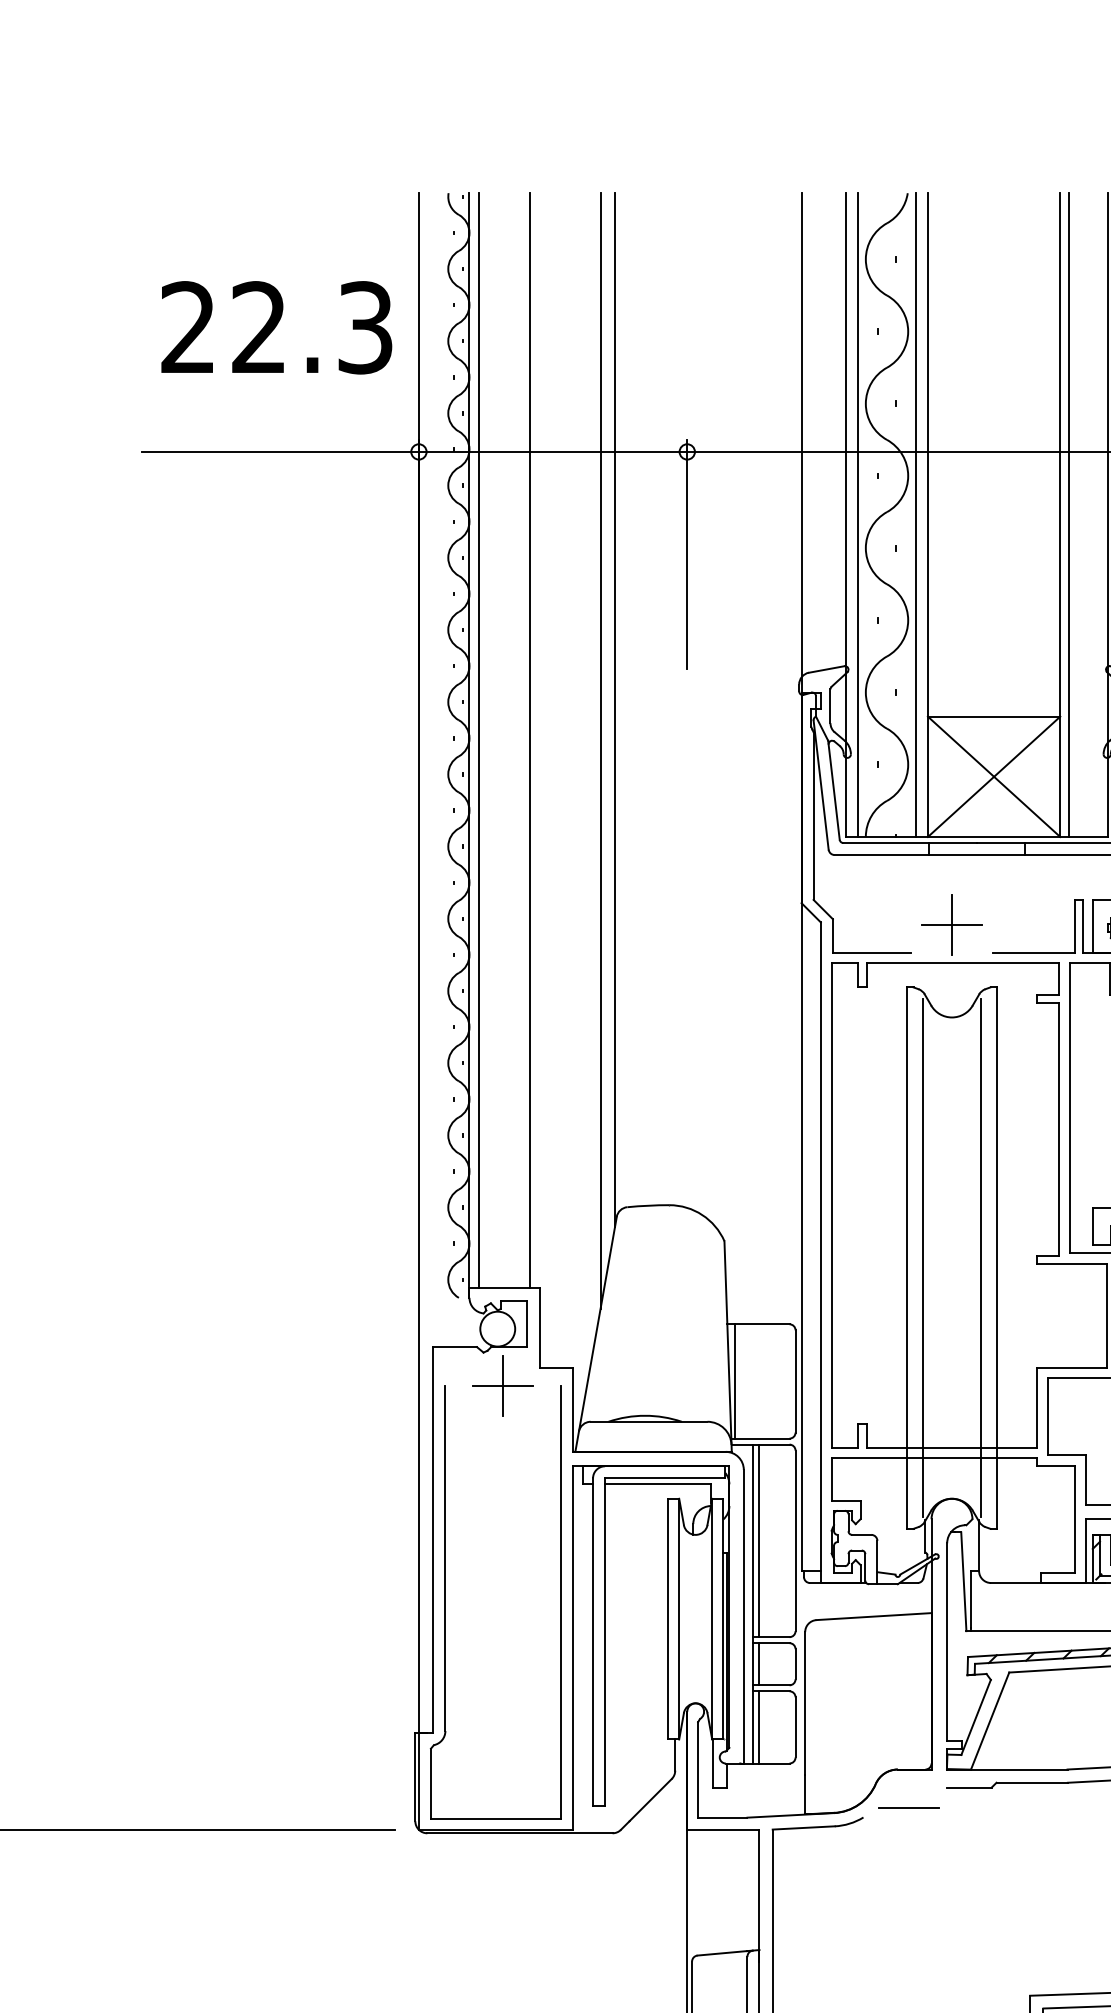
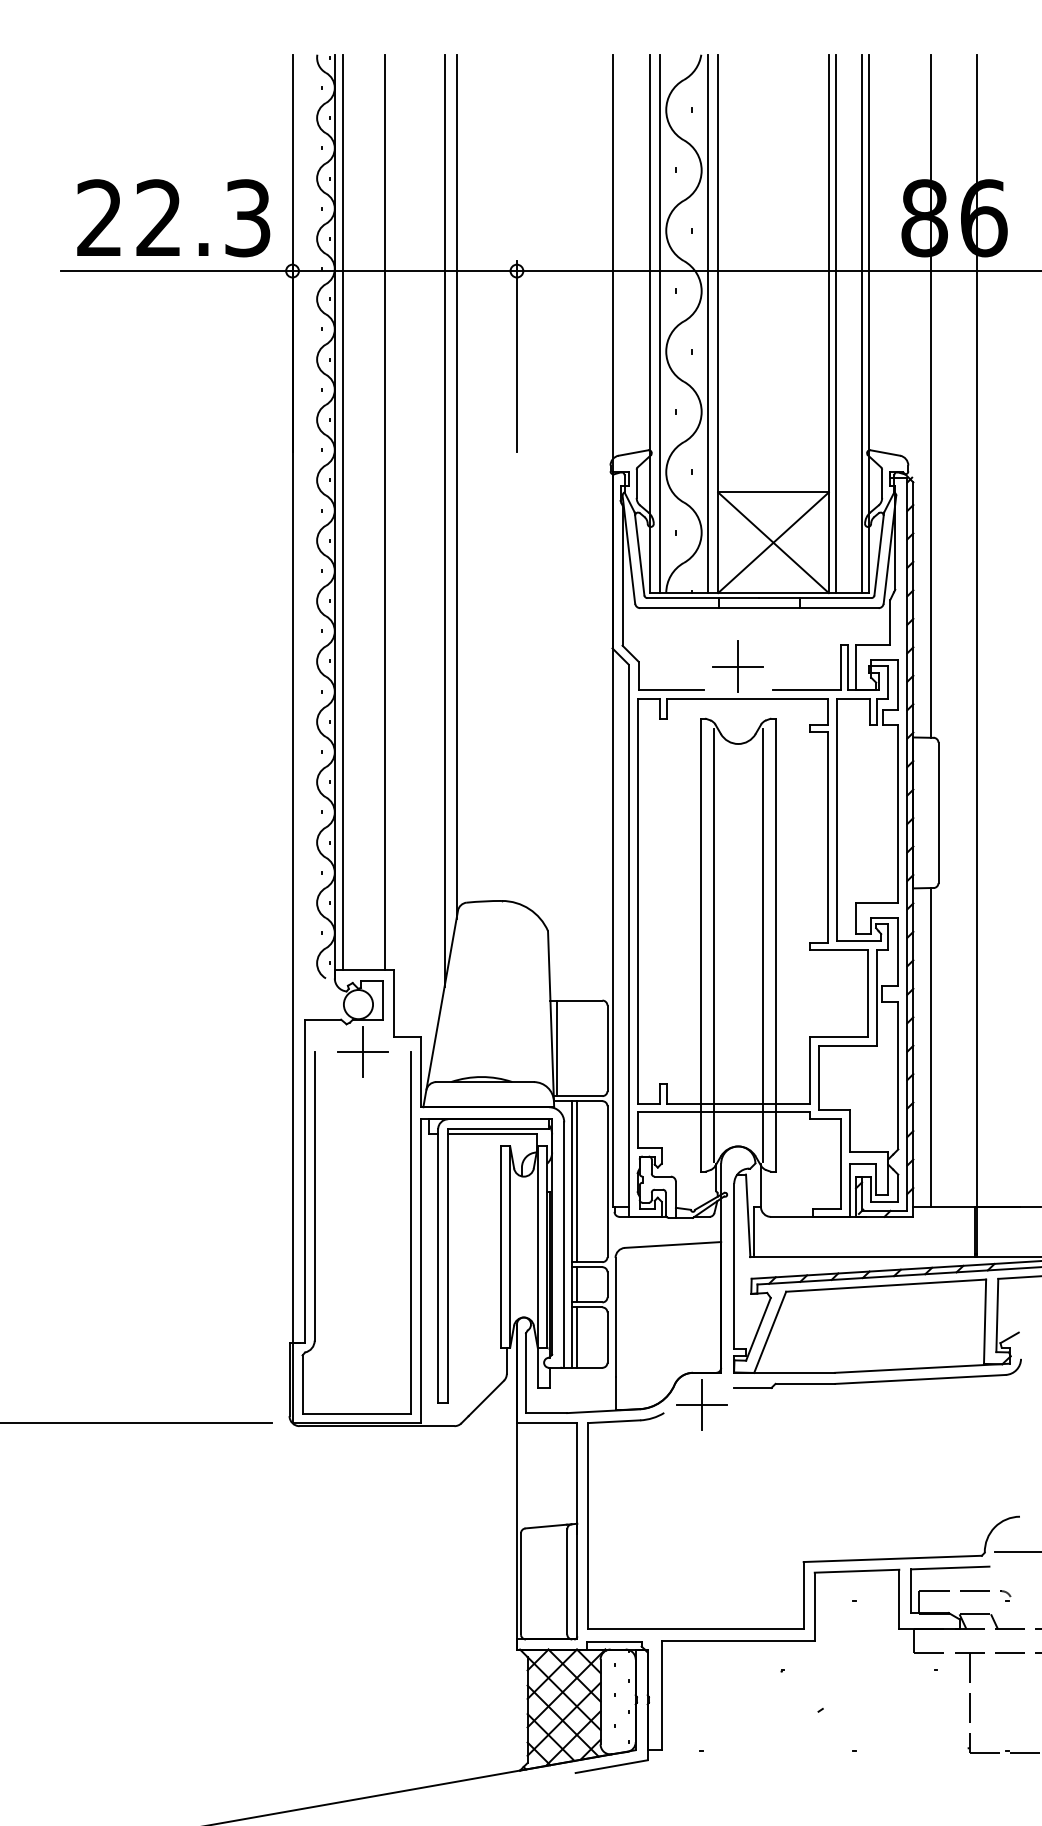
text: (276, 328) -> (173, 218), moved
line: (1100, 514) -> (862, 323), added
line: (909, 1807) -> (702, 1404), added

